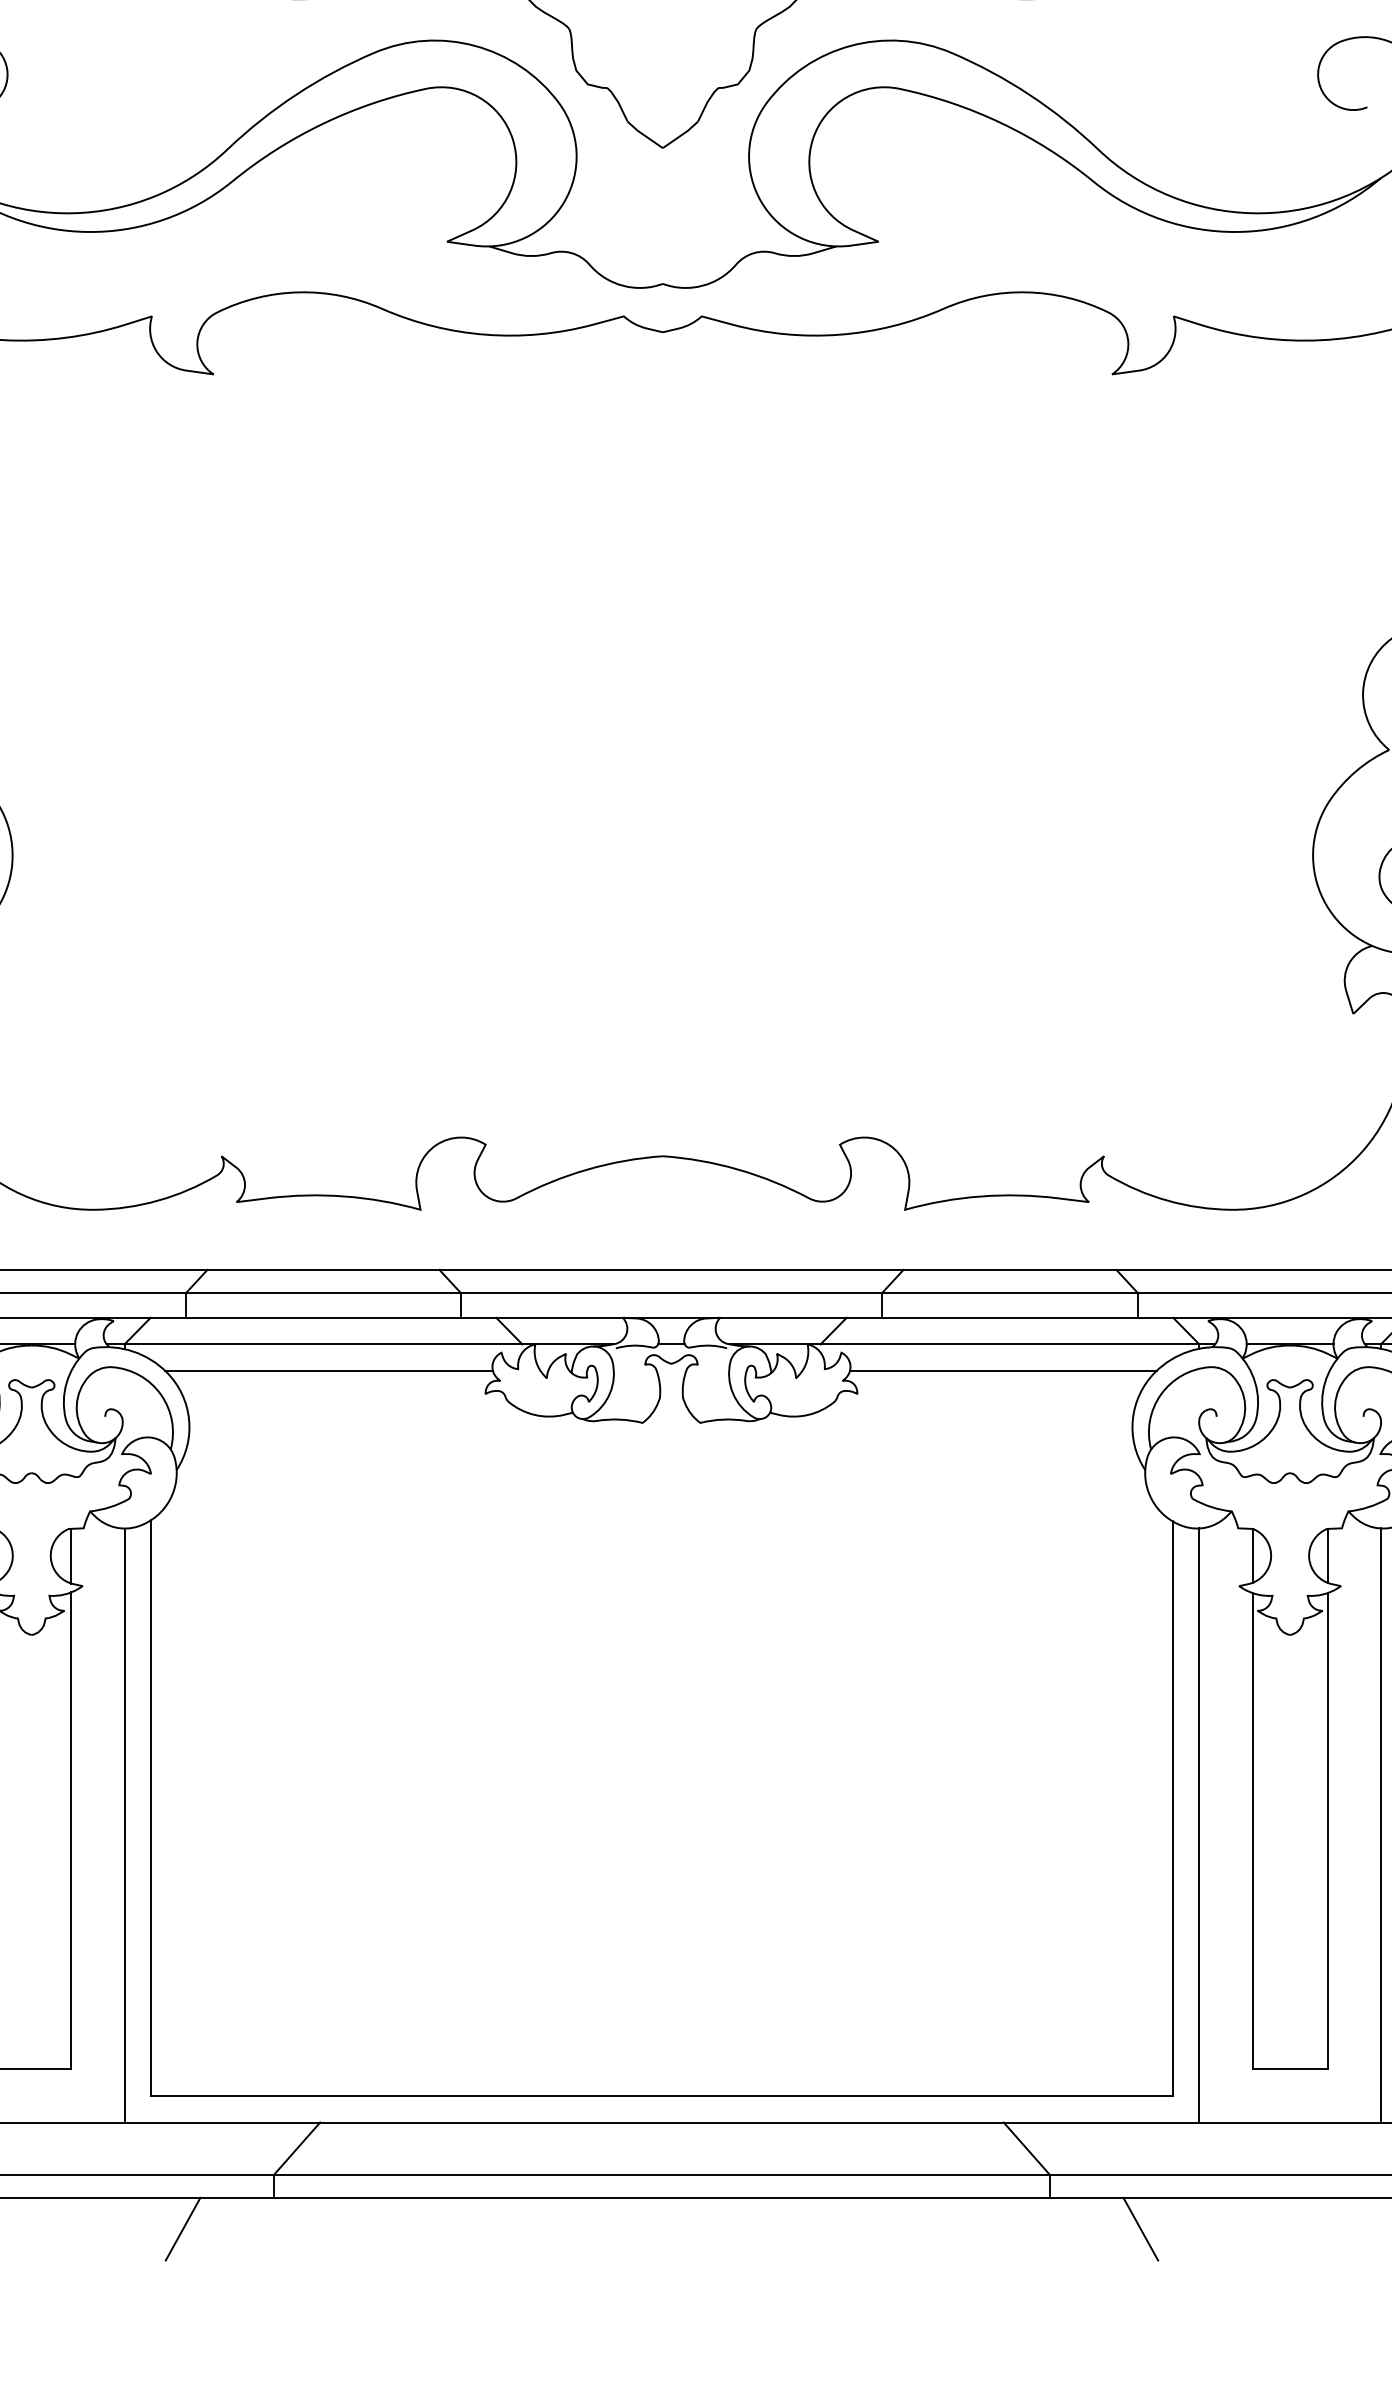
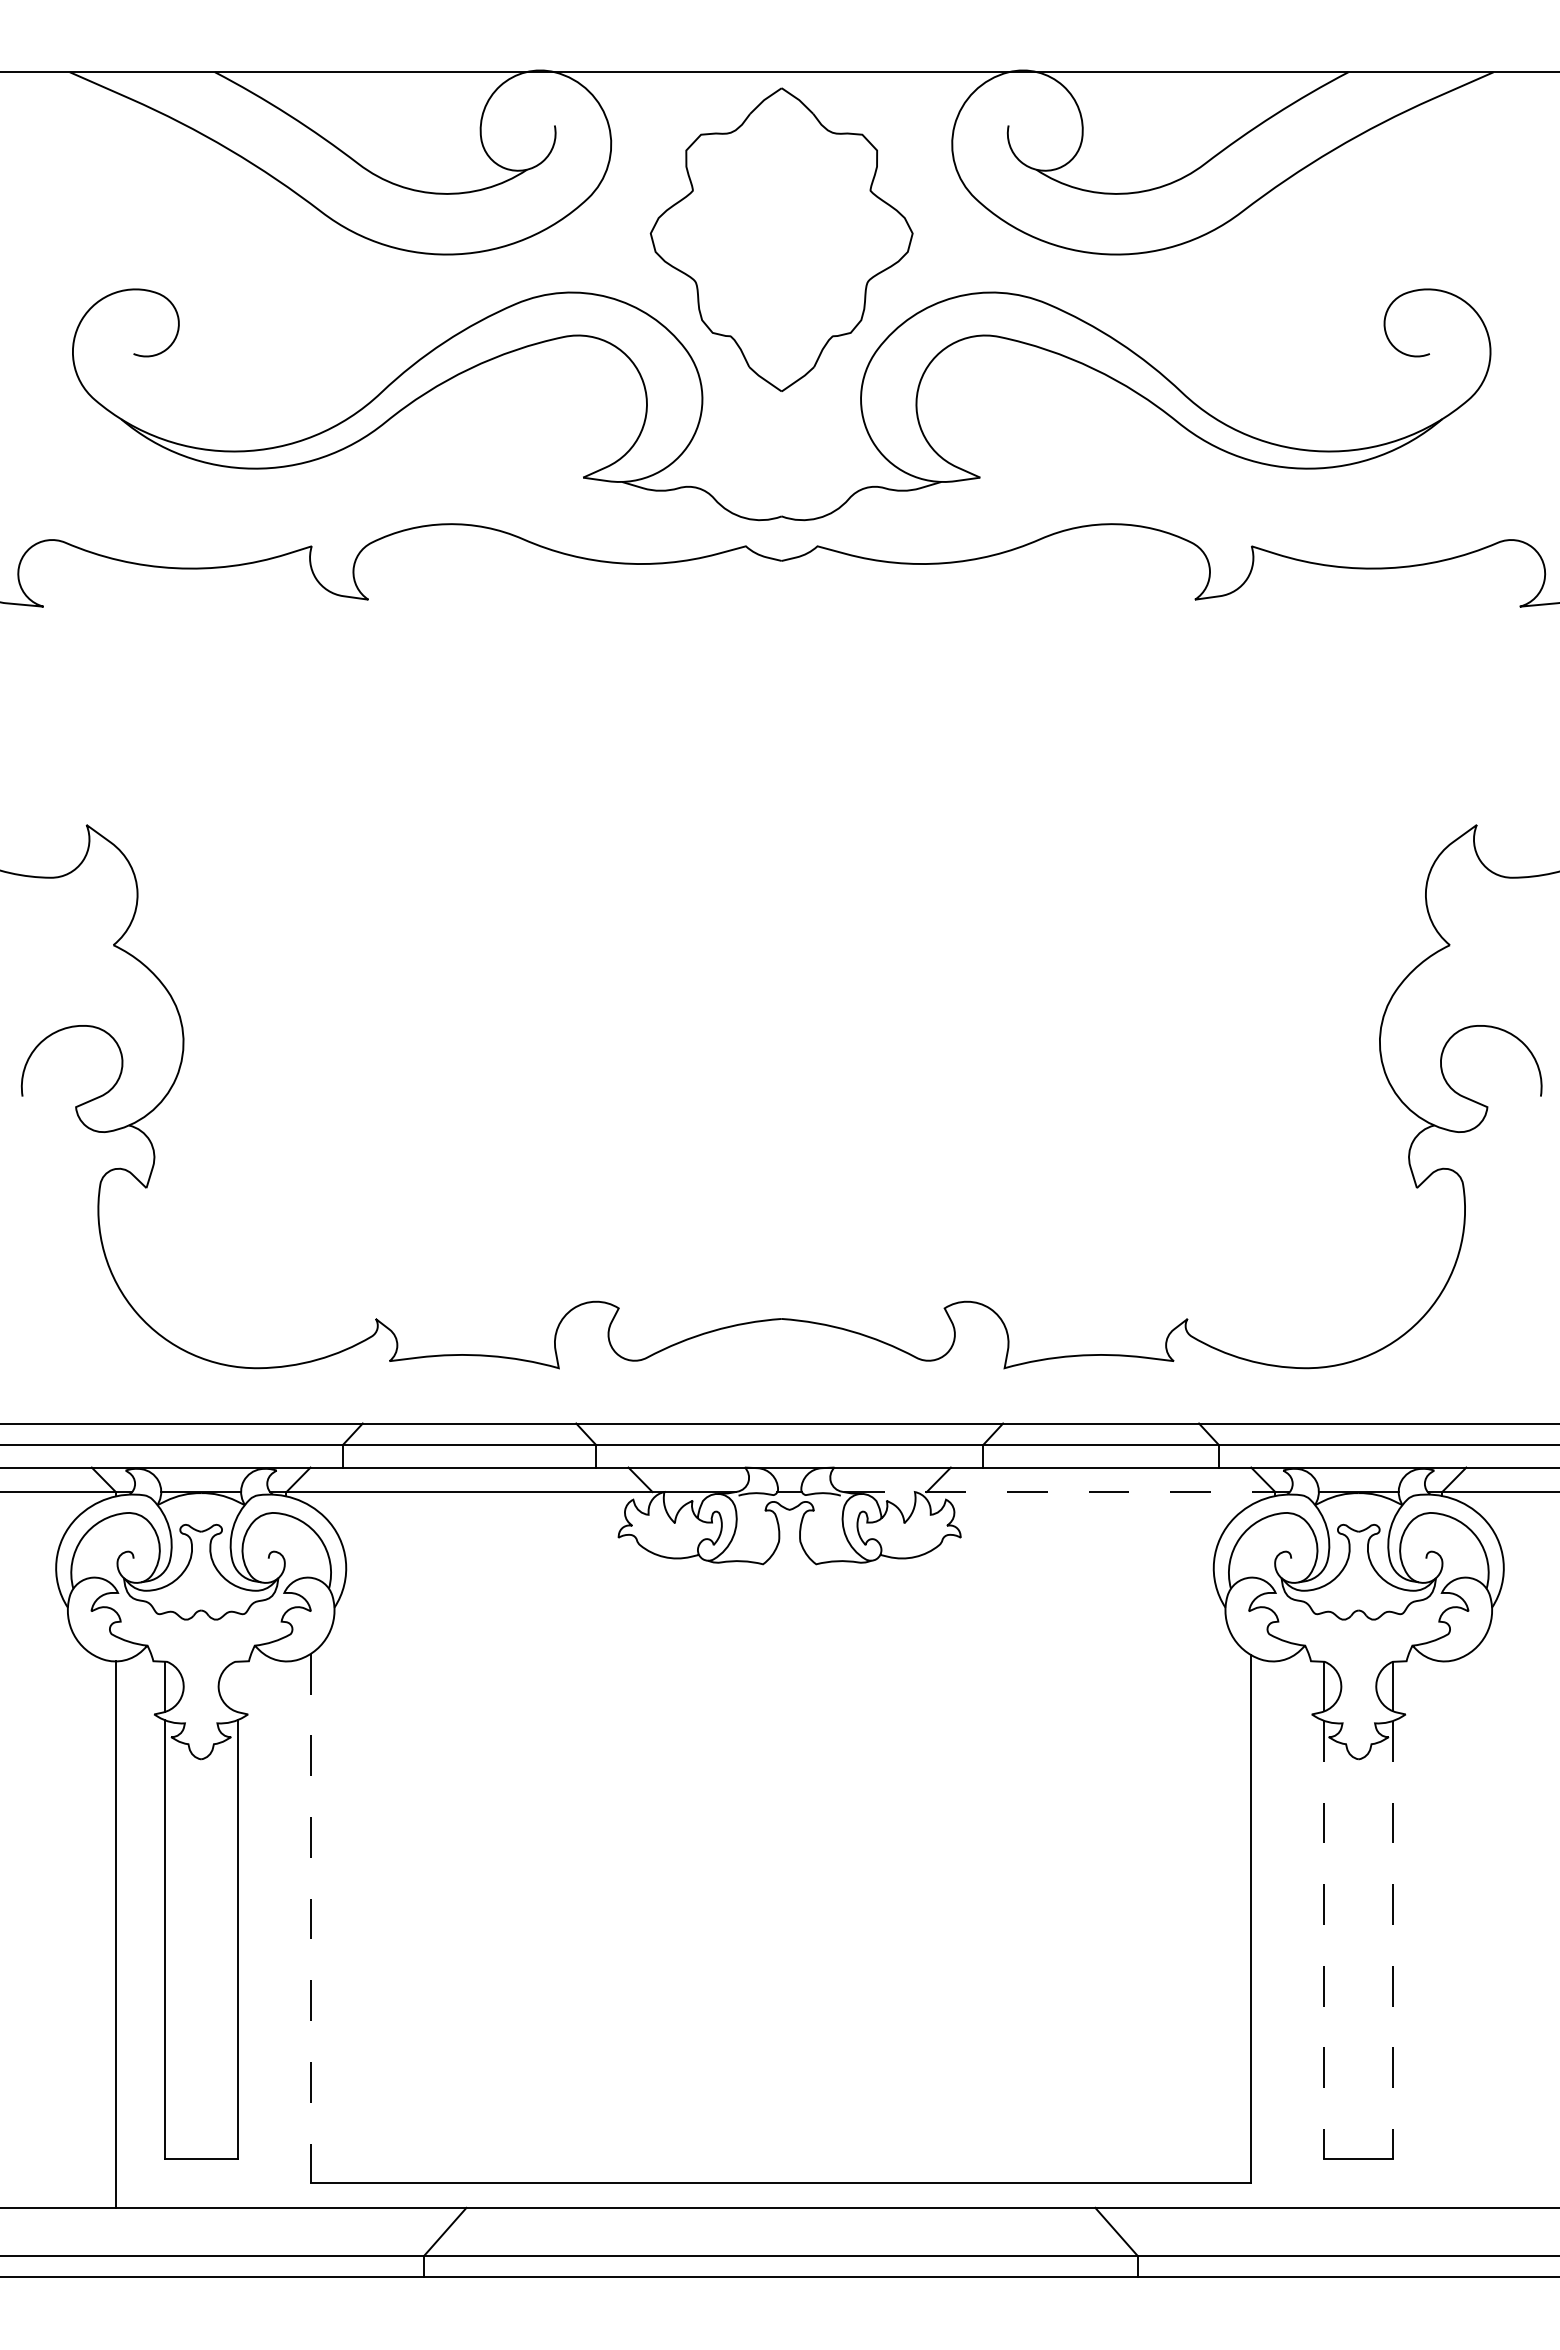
line: (973, 1344) -> (1067, 1492), solid -> dashed
line: (328, 1370) -> (474, 1516), removed
line: (1002, 1370) -> (1094, 1516), removed
line: (71, 1555) -> (237, 1686), removed
line: (150, 1807) -> (310, 1918), solid -> dashed
line: (124, 1825) -> (286, 1934), removed
line: (1199, 1825) -> (1275, 1934), removed
line: (1381, 1825) -> (1442, 1934), removed
line: (1252, 1831) -> (1324, 1940), solid -> dashed
line: (1327, 1831) -> (1393, 1940), solid -> dashed
line: (183, 2228) -> (340, 2305), removed
line: (1140, 2228) -> (1221, 2305), removed

